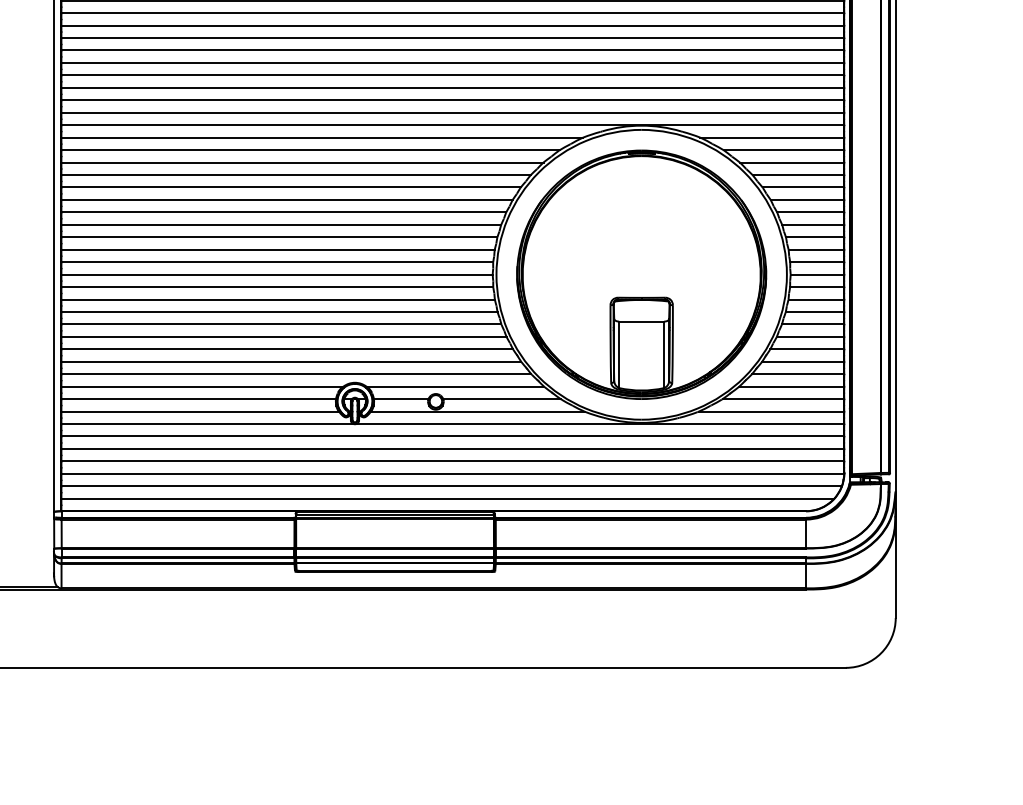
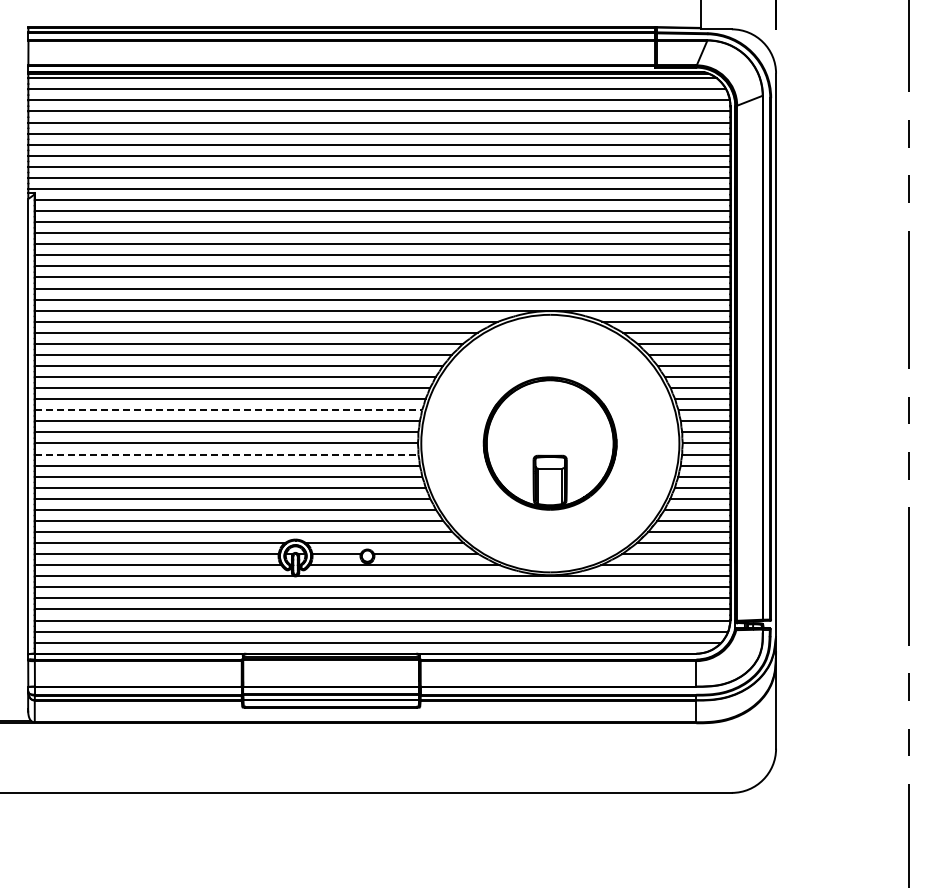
line: (279, 237) -> (228, 410), solid -> dashed
part: (640, 274) -> (549, 443), size x0.6
line: (277, 287) -> (226, 454), solid -> dashed

